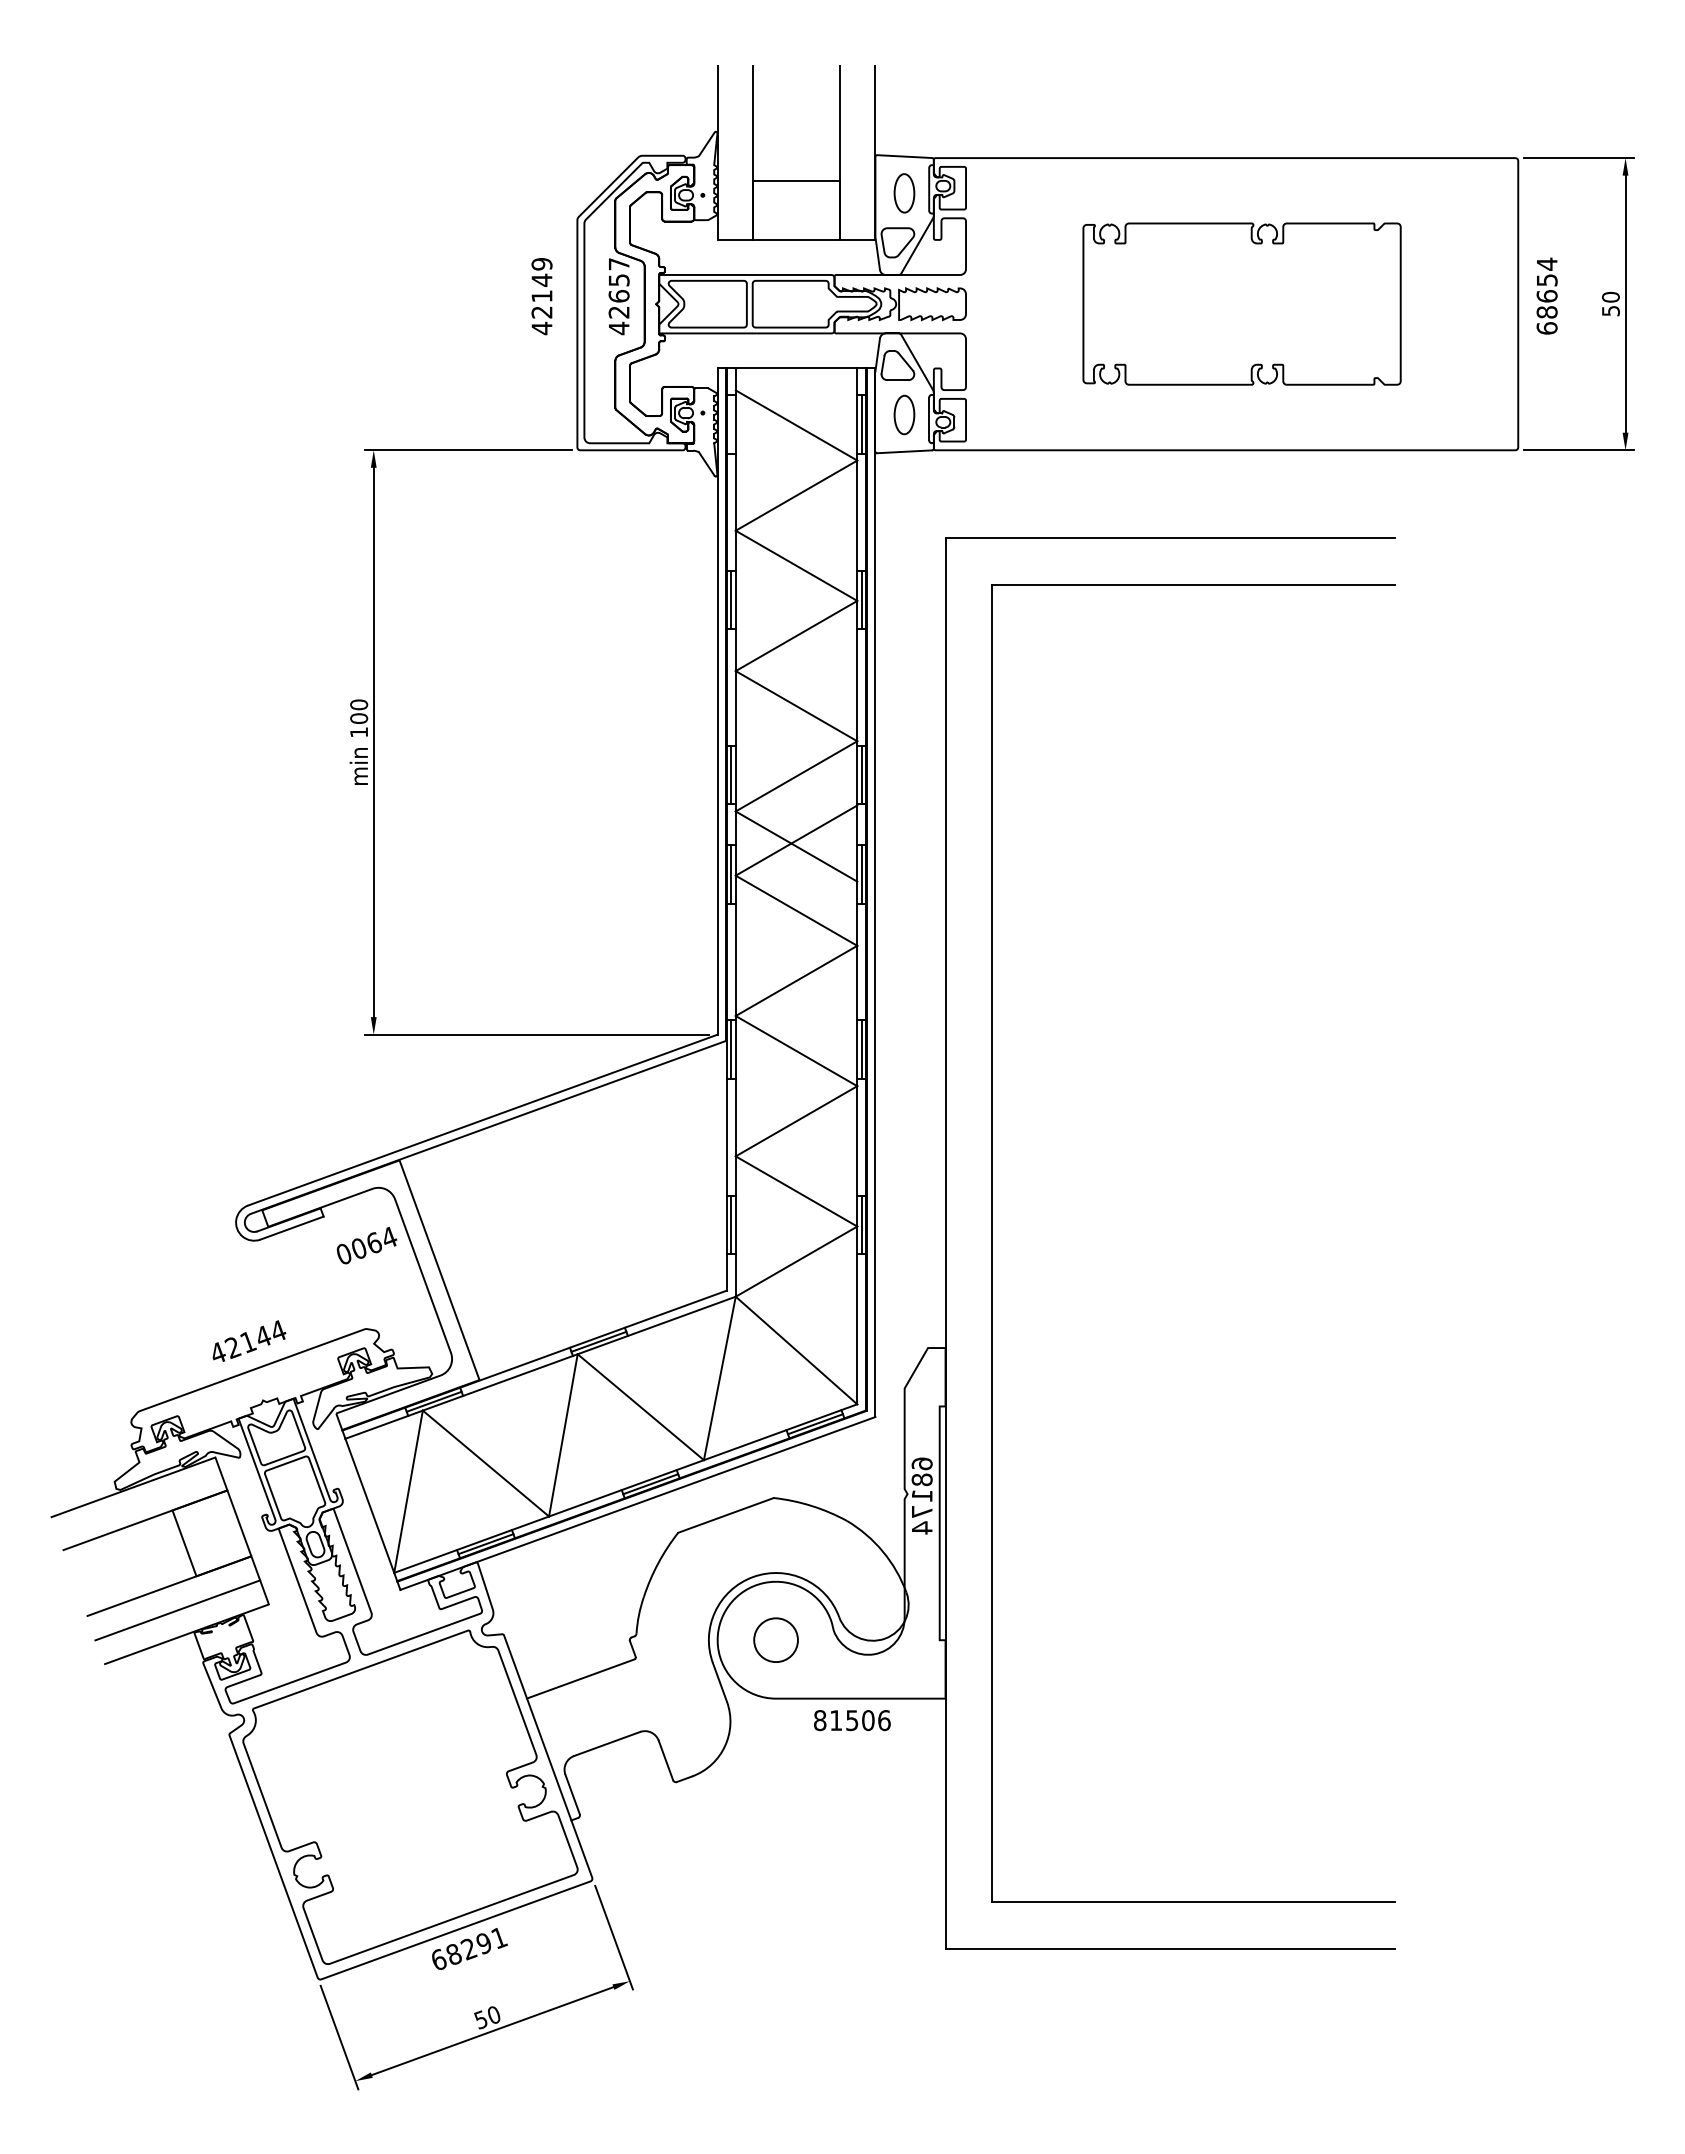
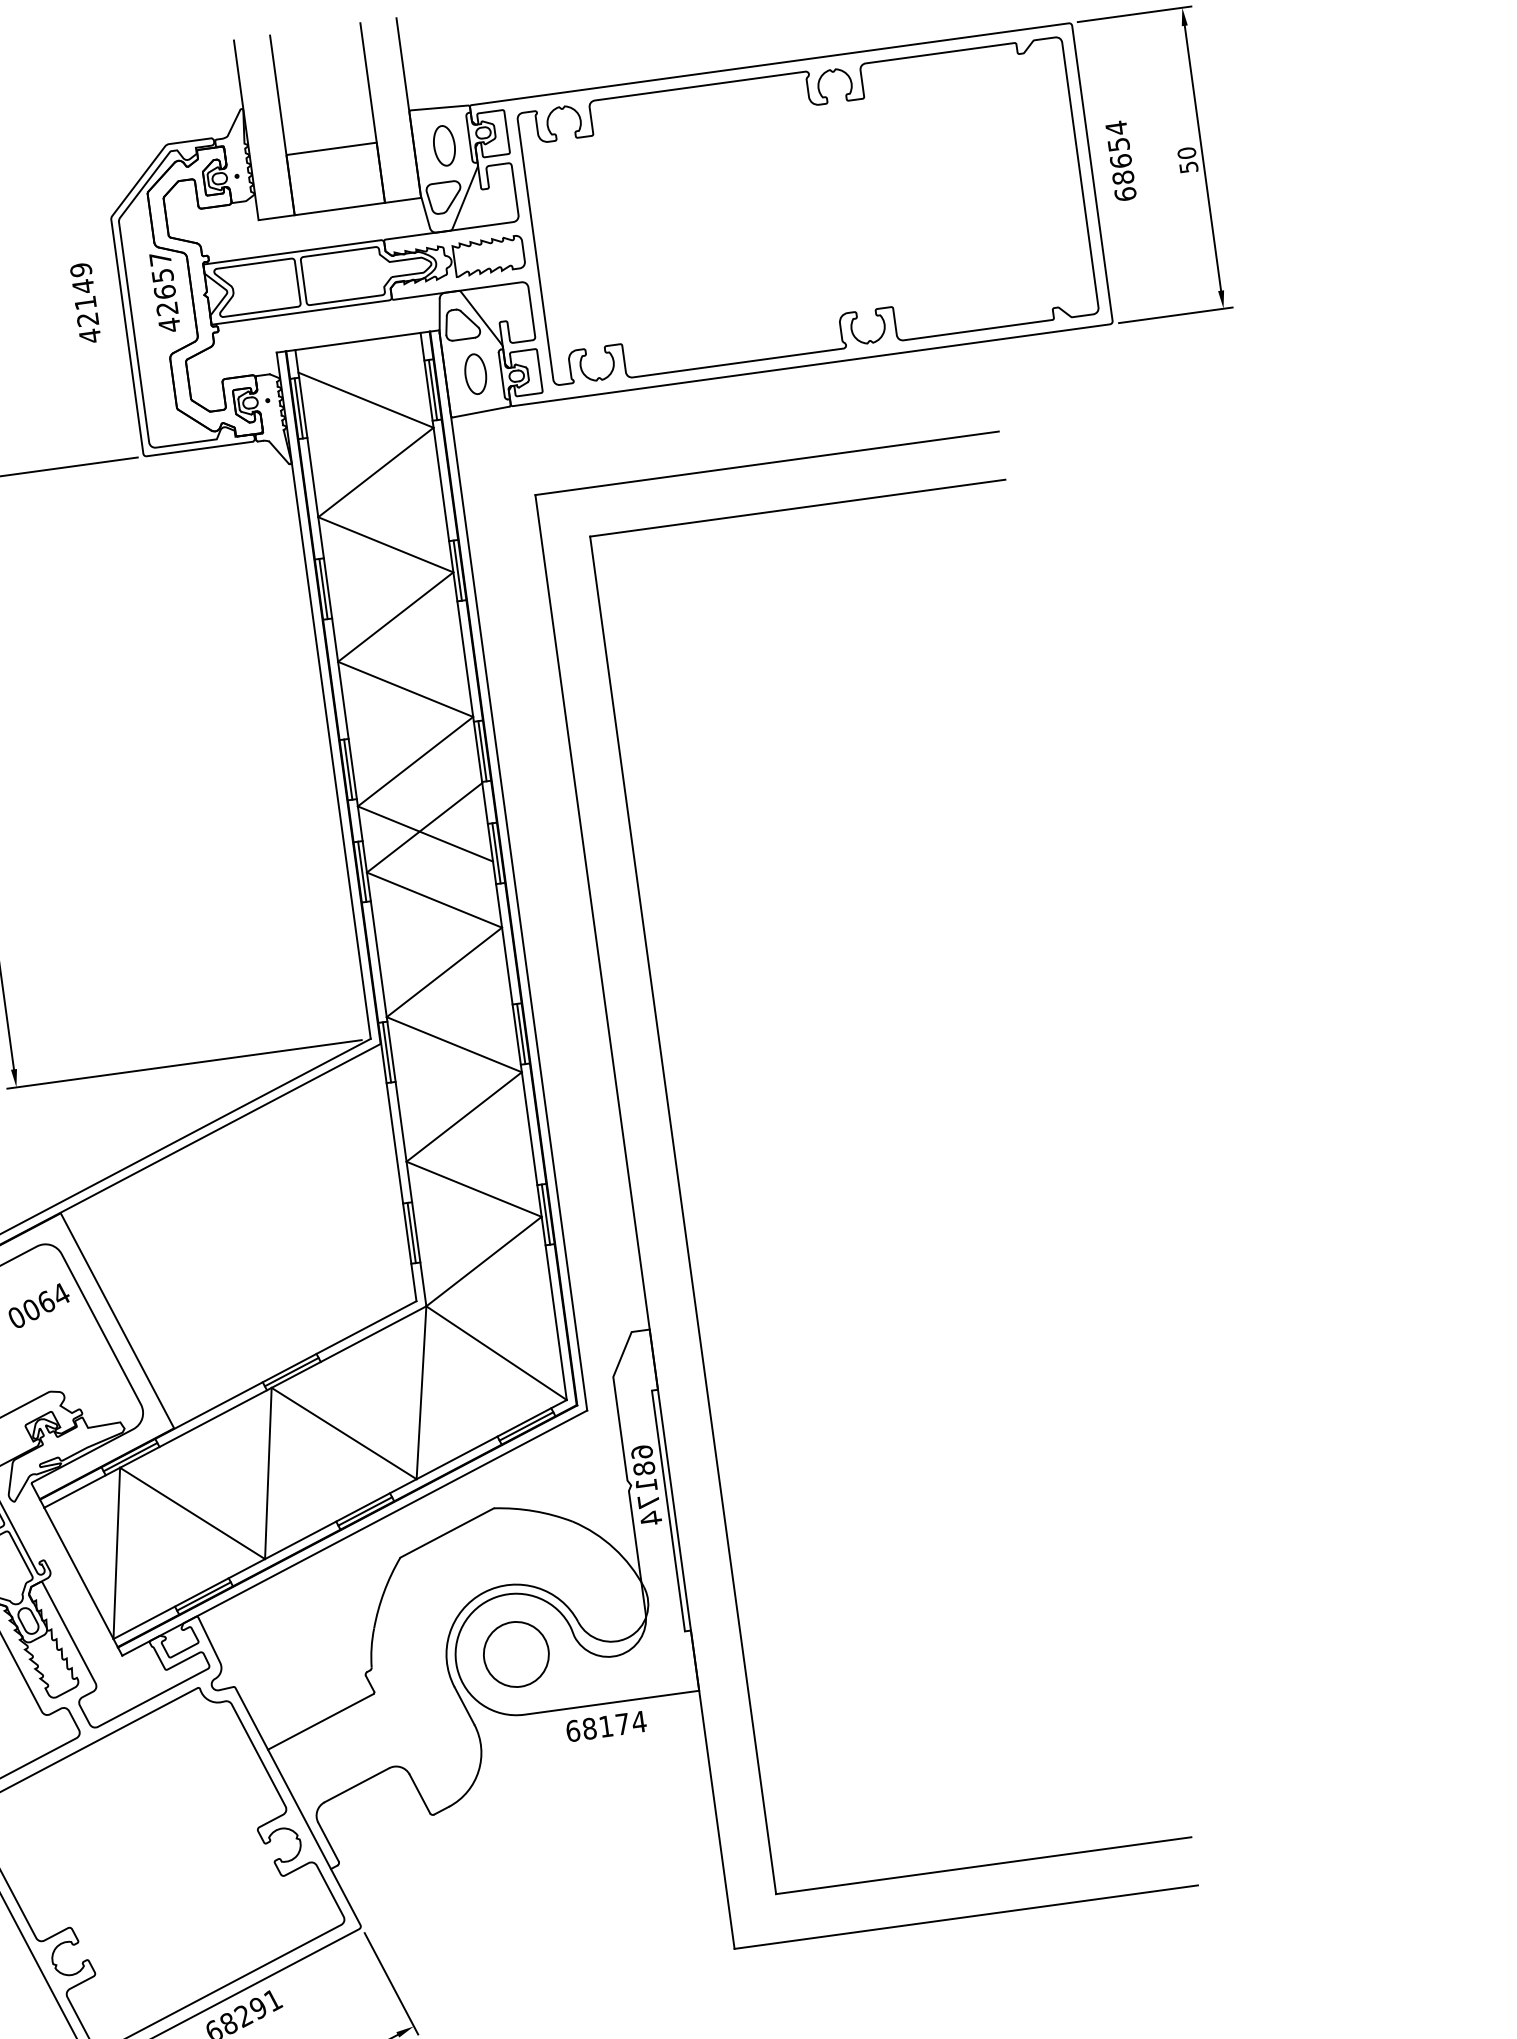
part: (1241, 303) -> (807, 211), size x1.67
line: (731, 424) -> (298, 408), added
circle: (775, 1639) -> (515, 1653), size x1.43
text: (852, 1720) -> (606, 1726), 81506 -> 68174

